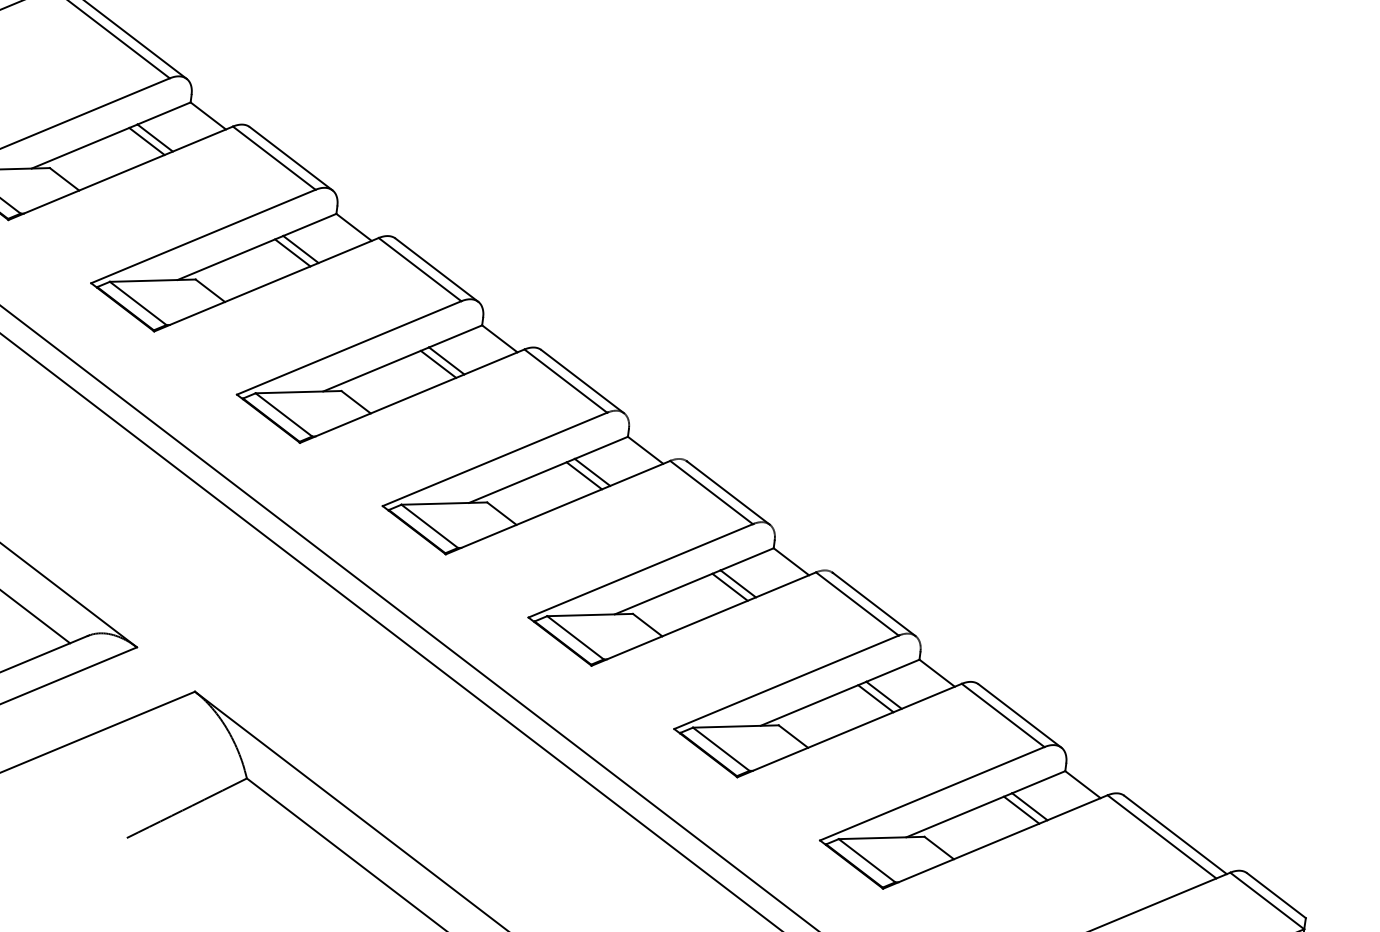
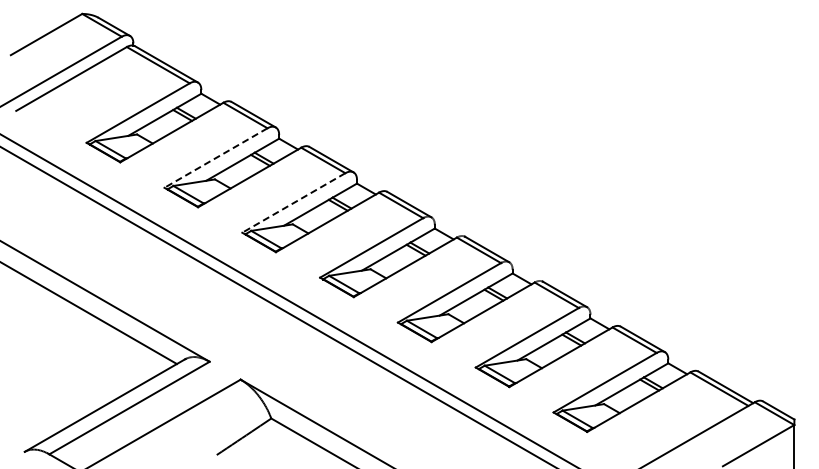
line: (204, 237) -> (216, 158), solid -> dashed
line: (348, 346) -> (293, 202), solid -> dashed

